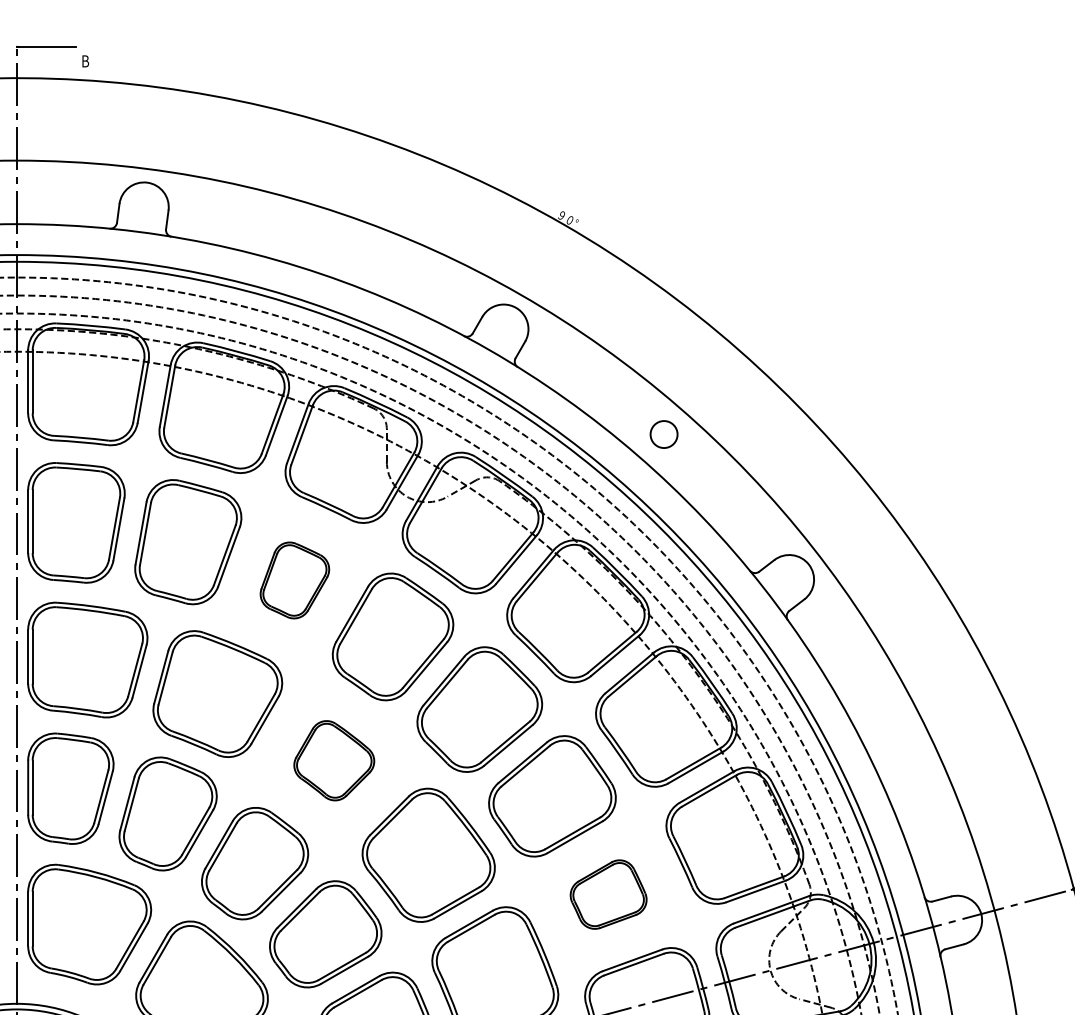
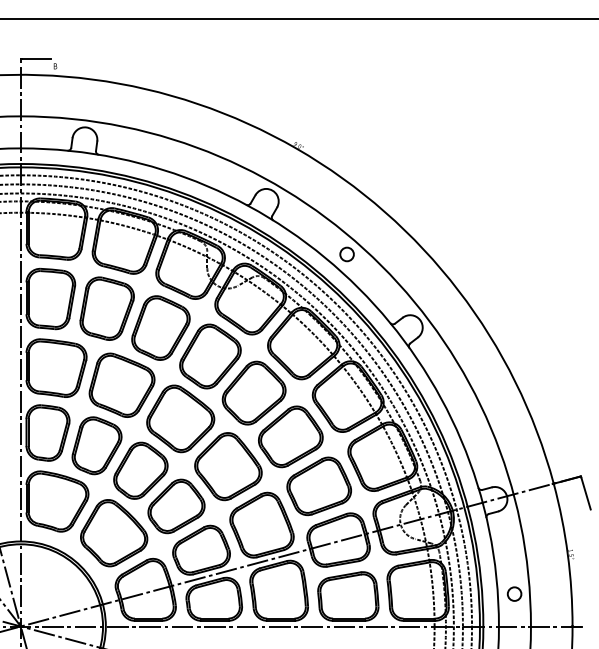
part: (293, 579) -> (160, 327), size x1.67
part: (333, 759) -> (180, 418), size x1.67
part: (607, 894) -> (318, 486), size x1.67

